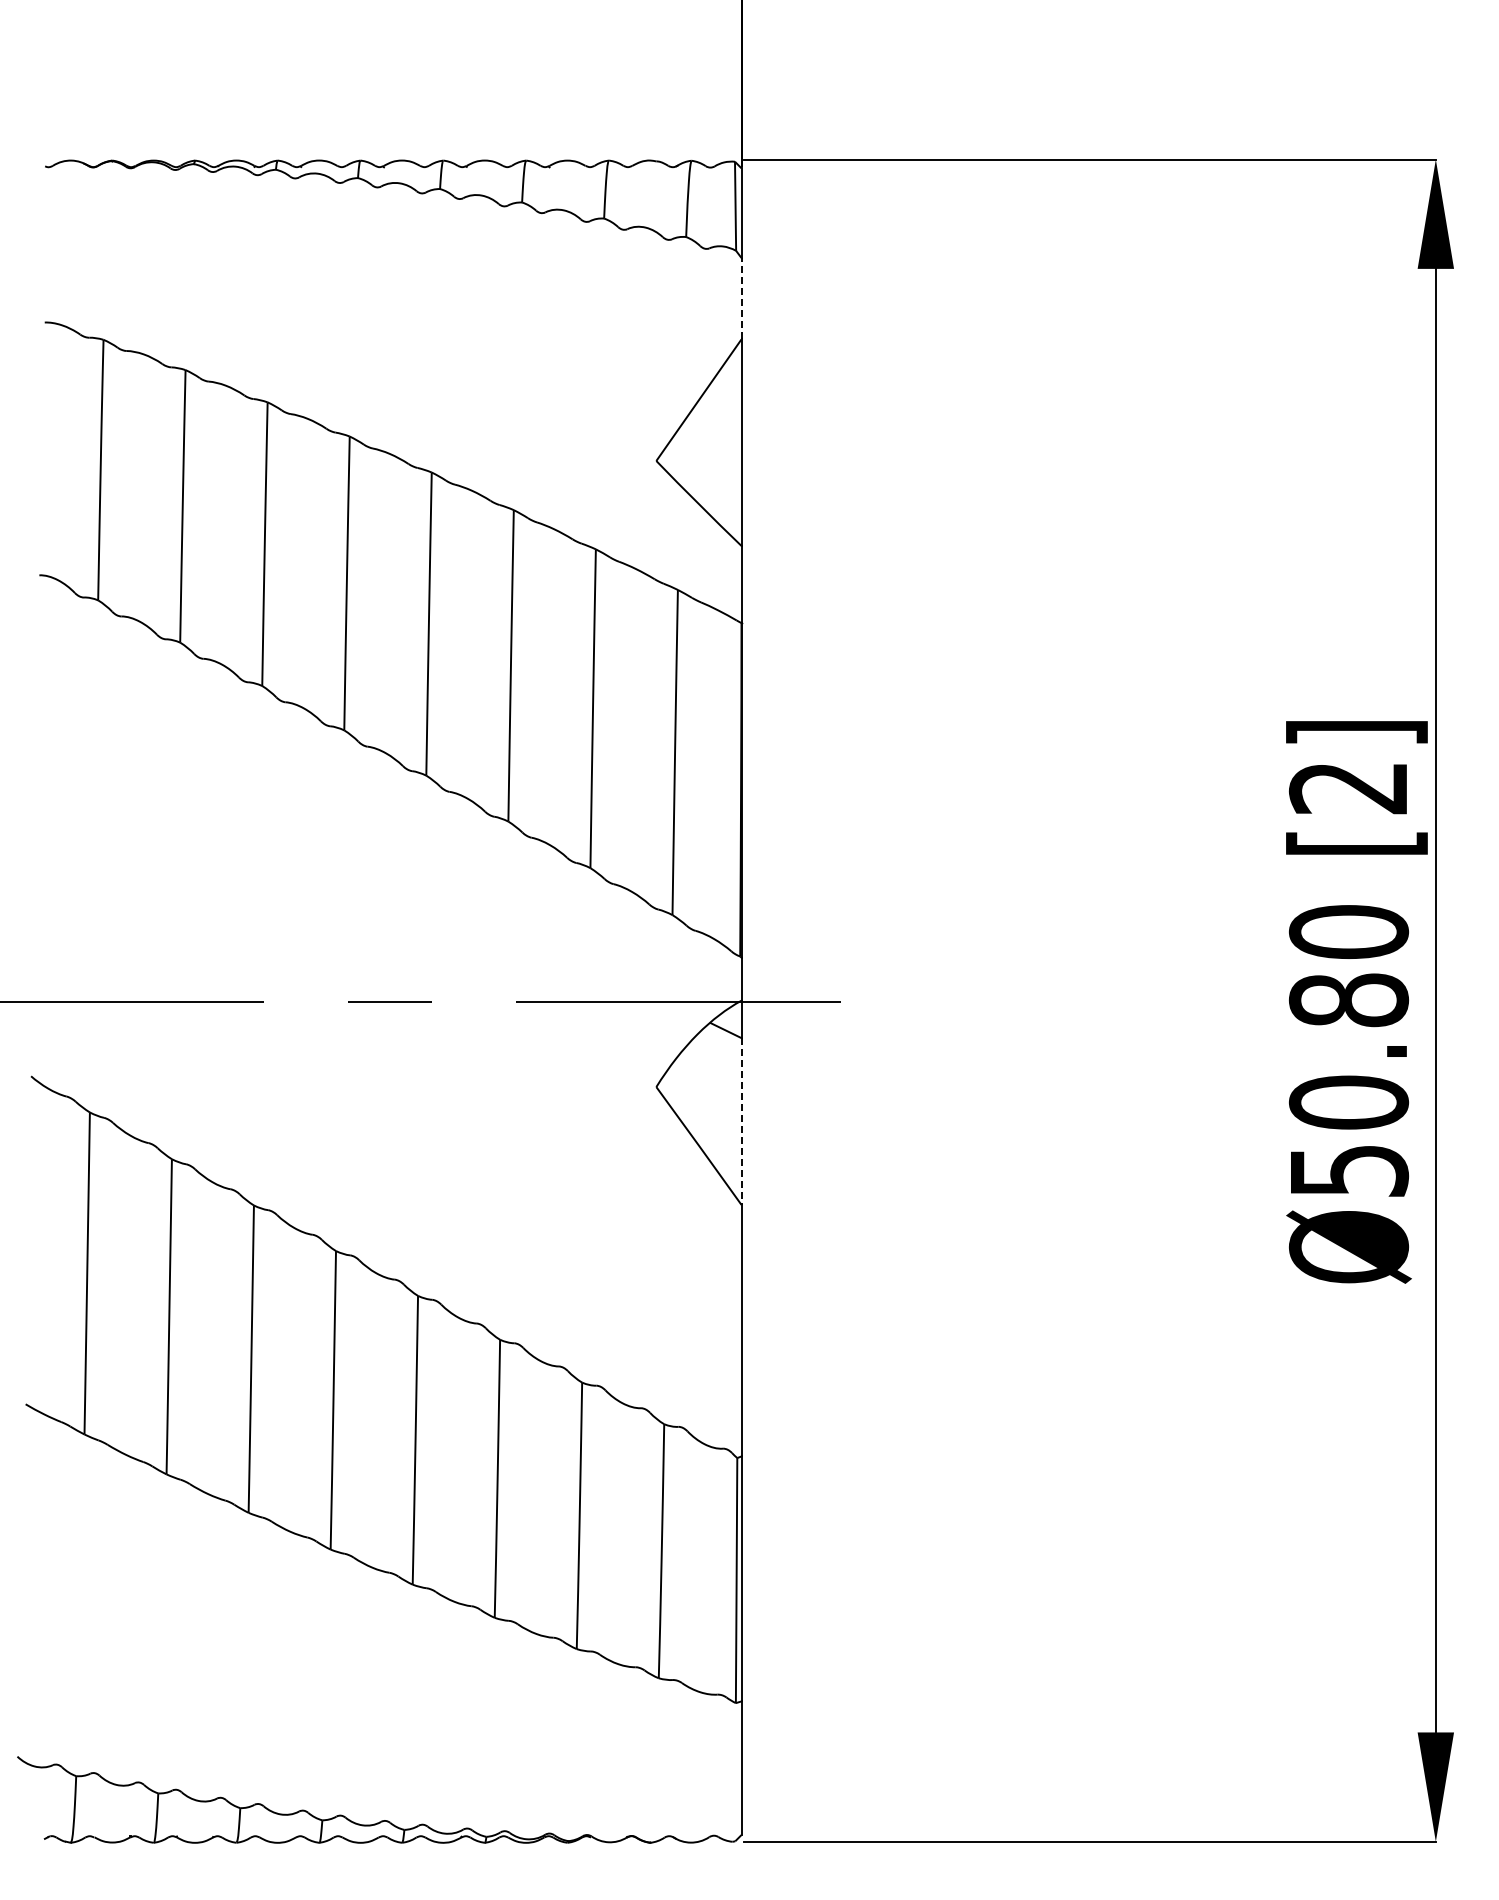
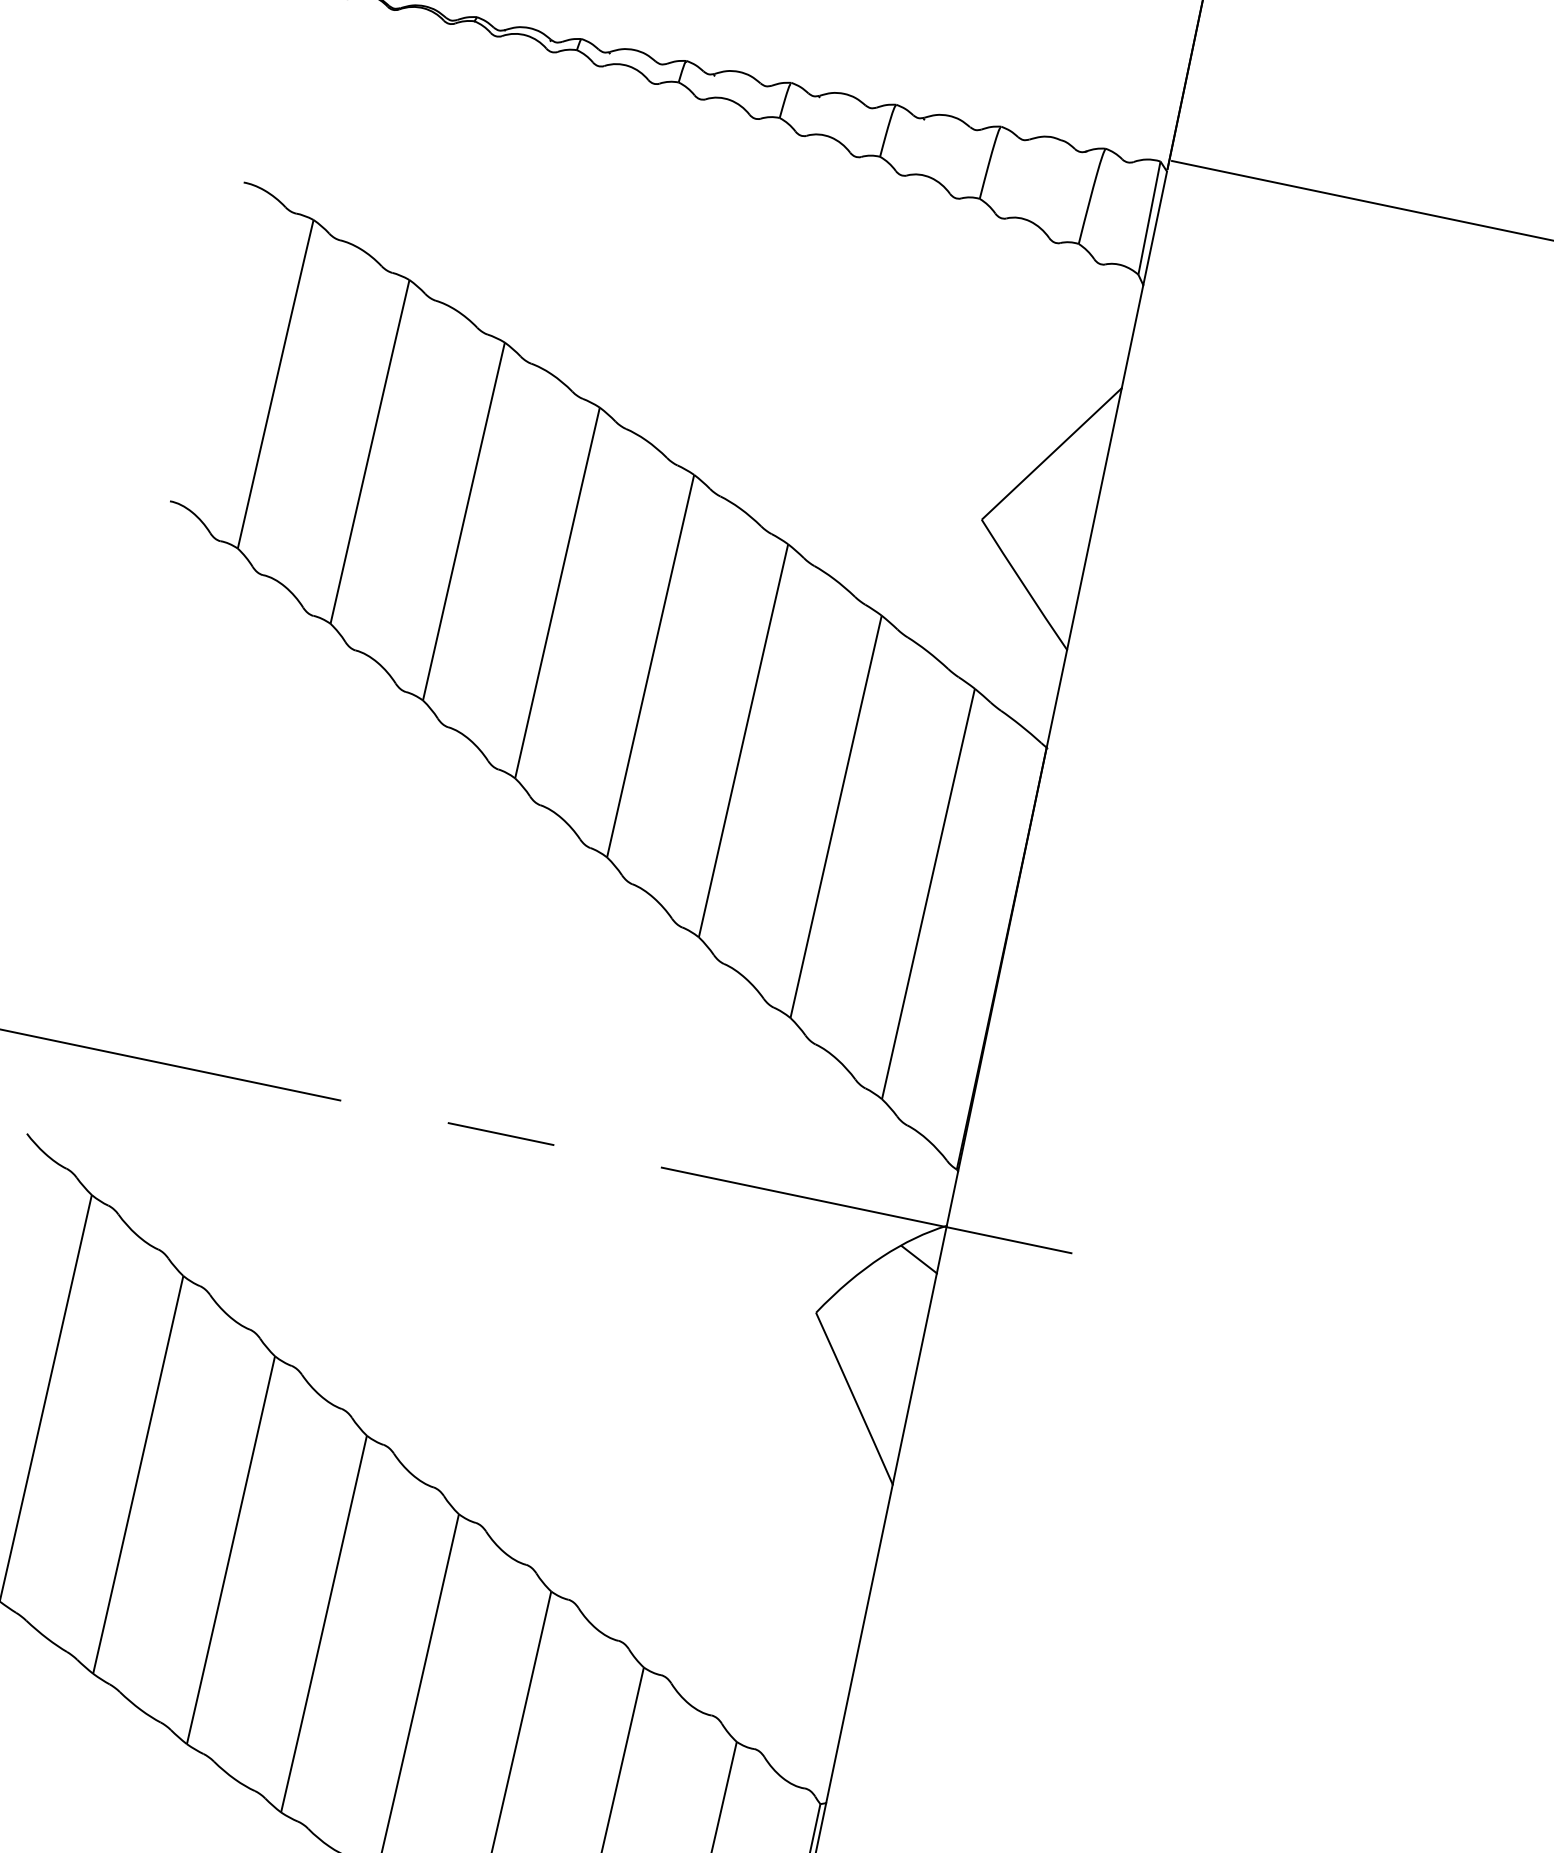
line: (741, 298) -> (1132, 336), dashed -> solid
line: (741, 1122) -> (914, 1380), dashed -> solid

